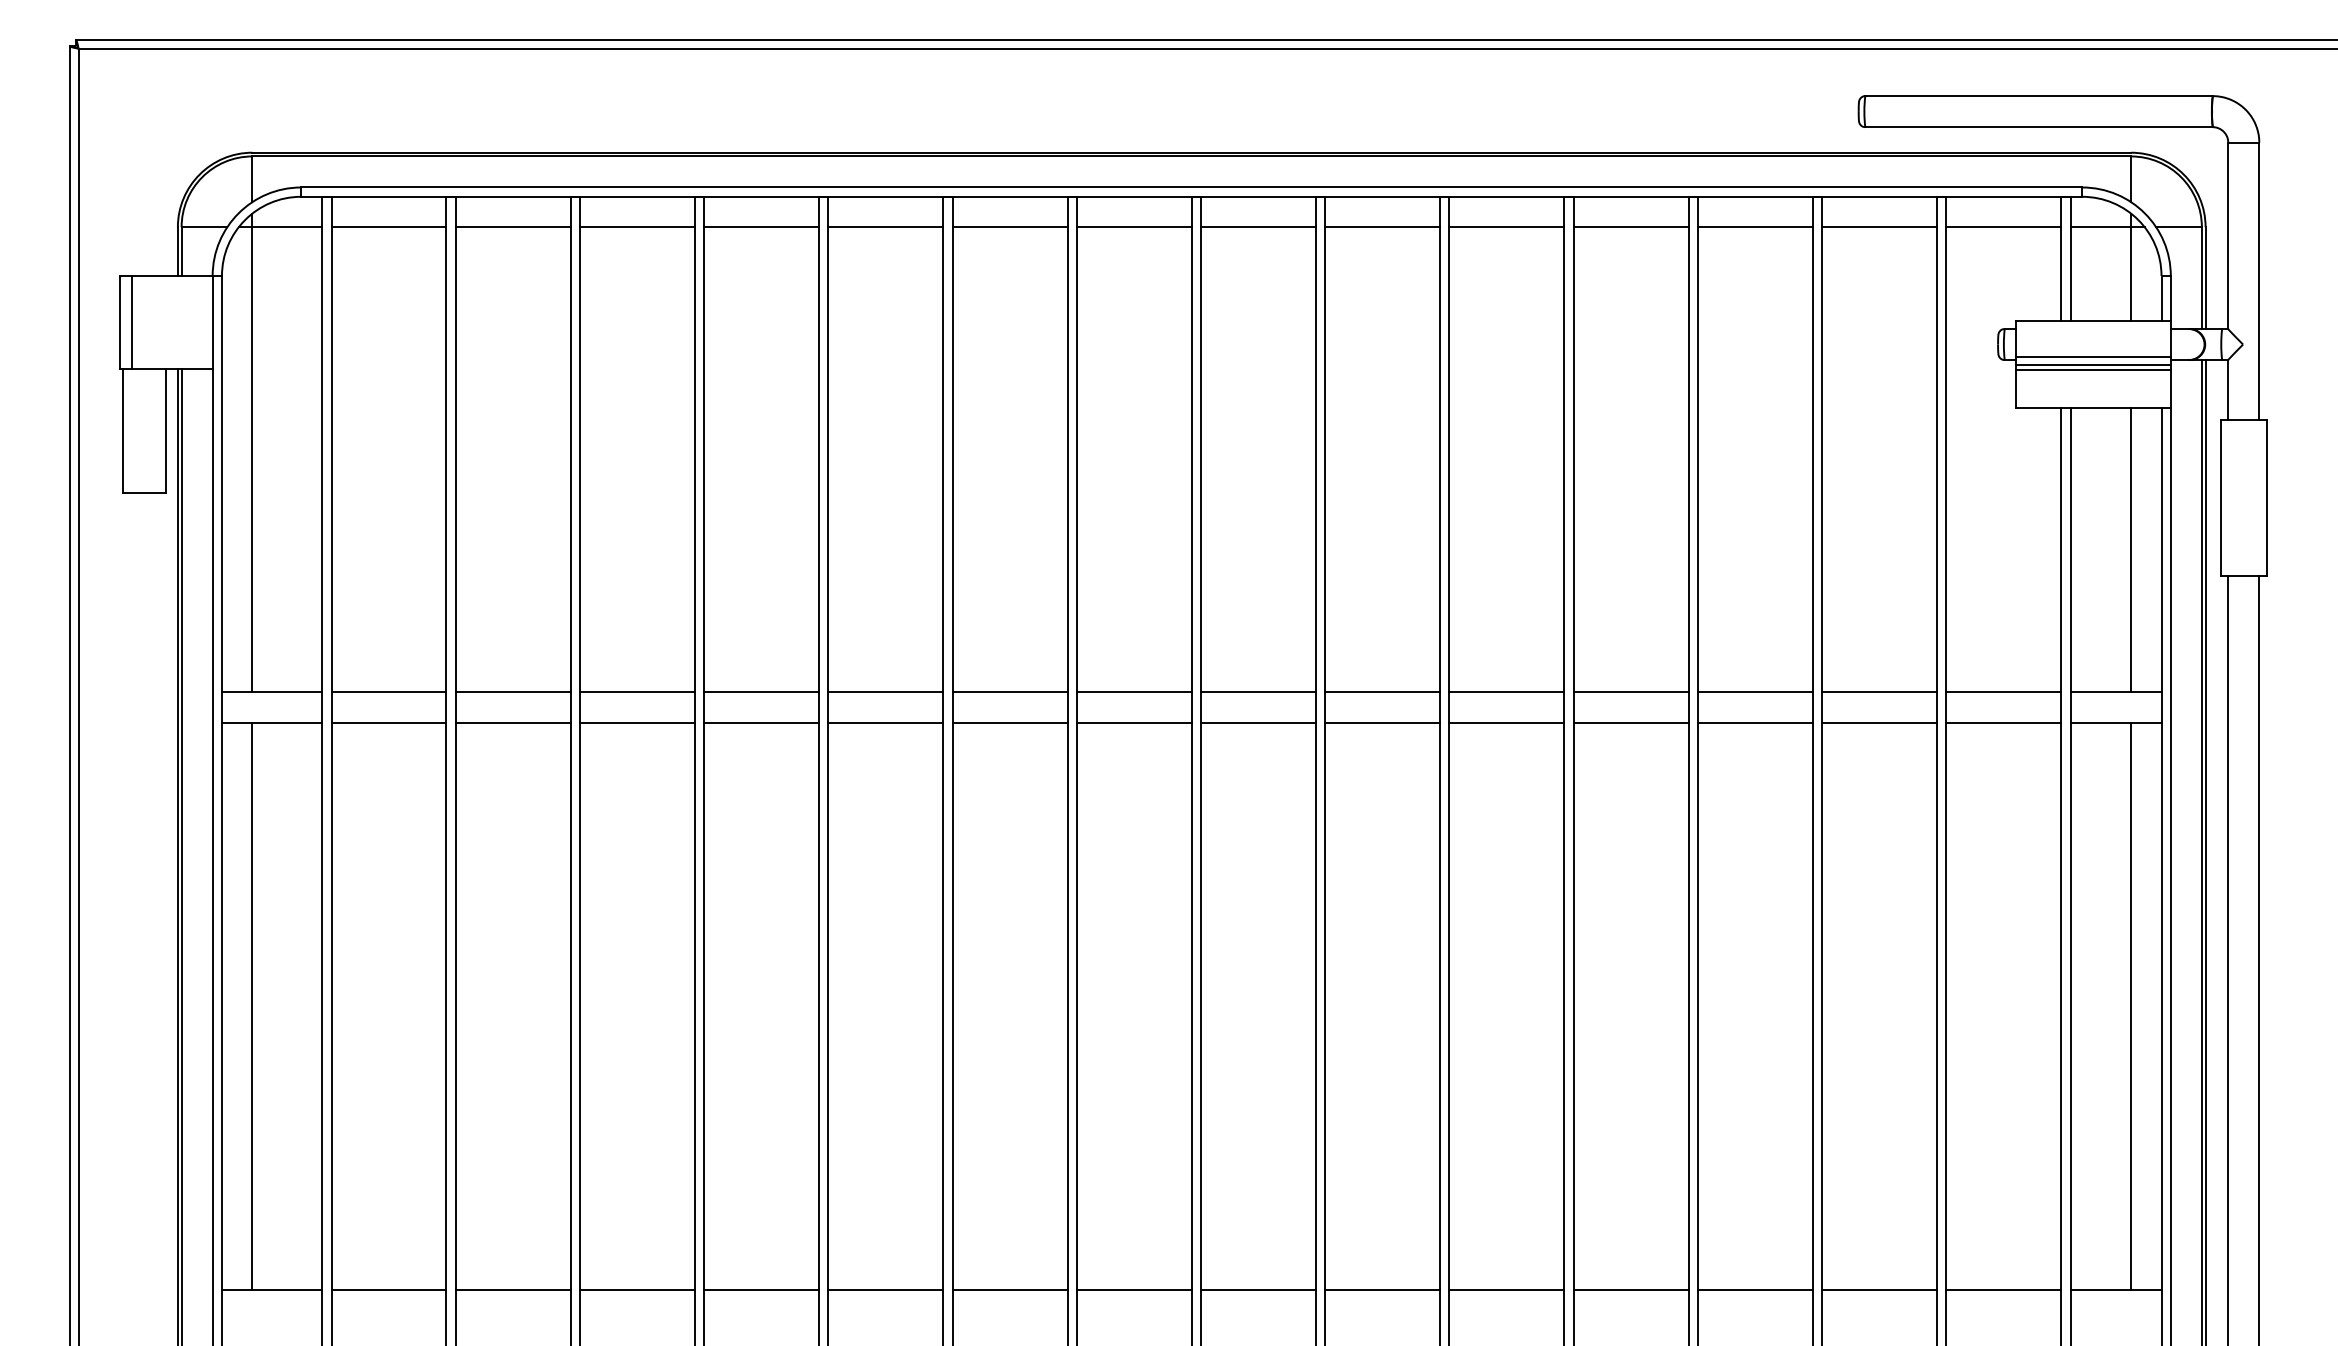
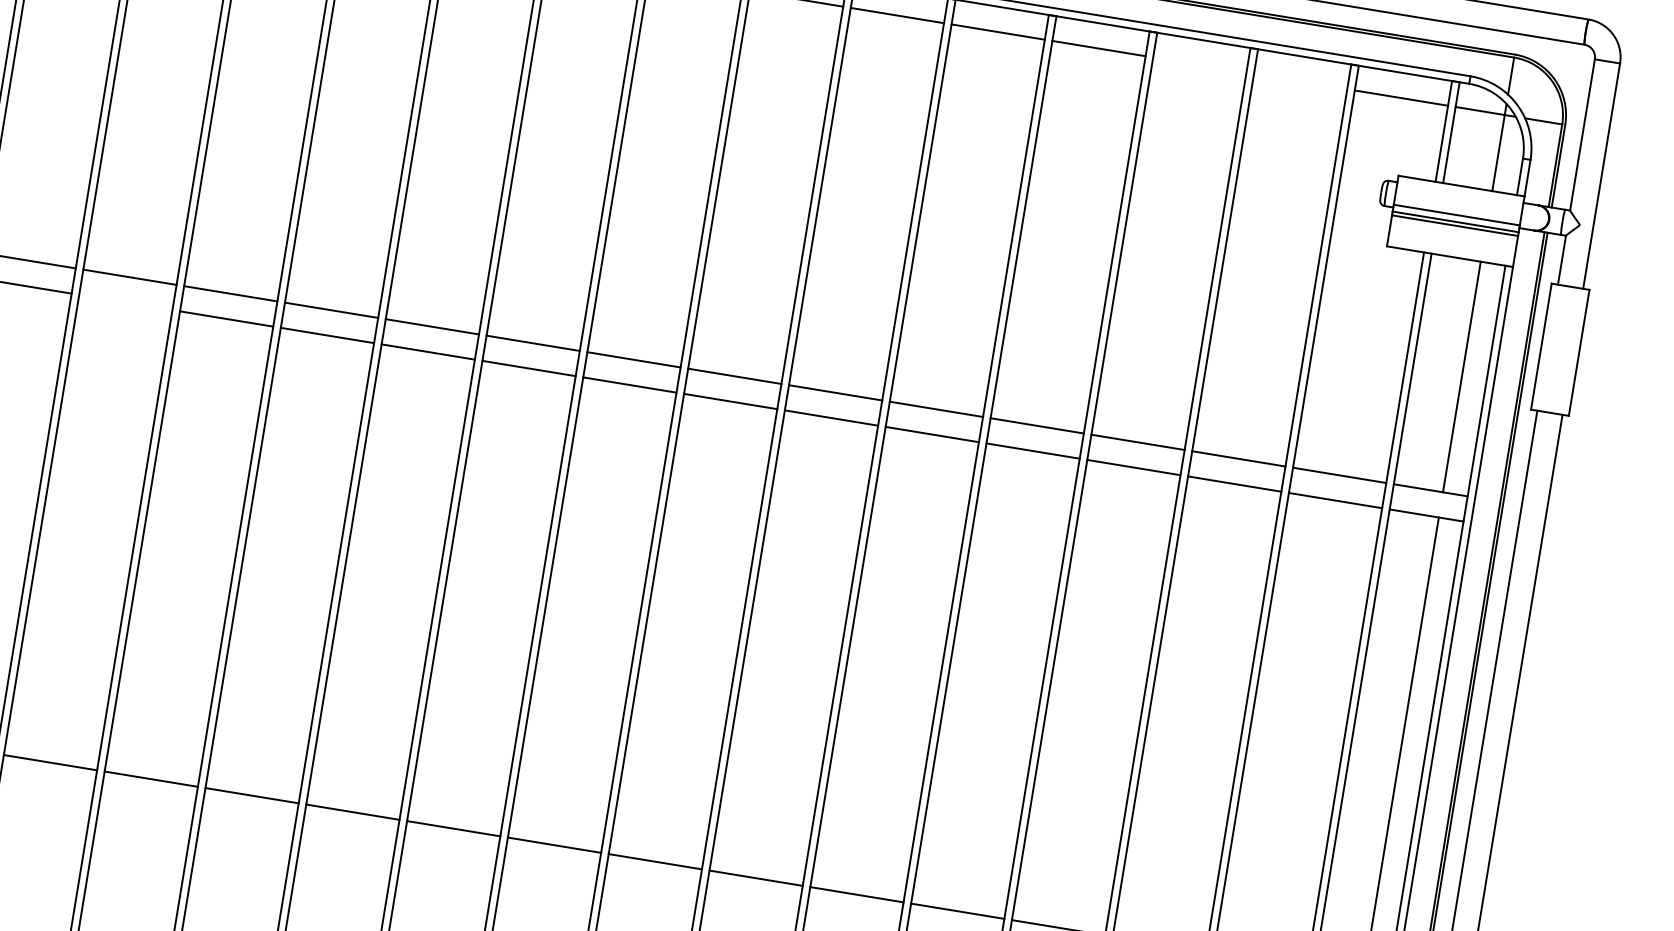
line: (1754, 227) -> (1199, 65), removed
line: (1879, 227) -> (1300, 81), removed
line: (512, 723) -> (125, 302), removed

